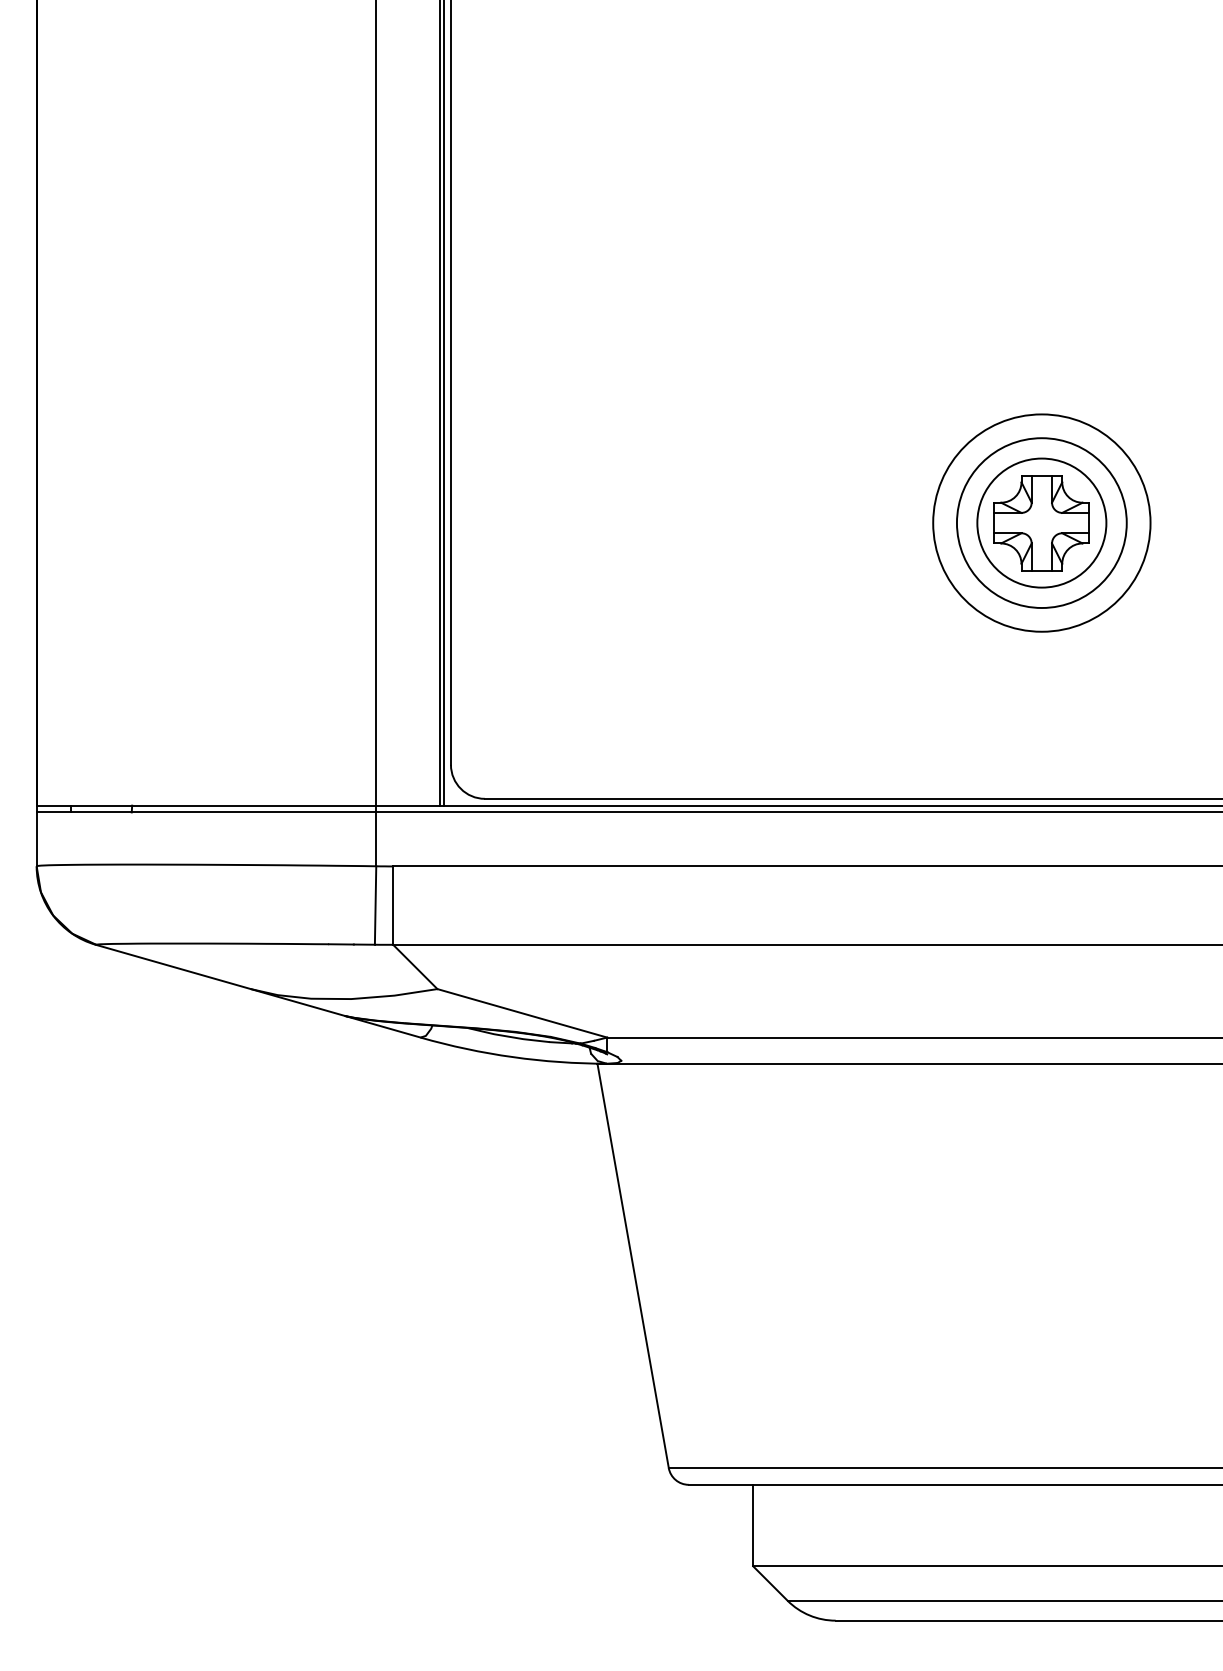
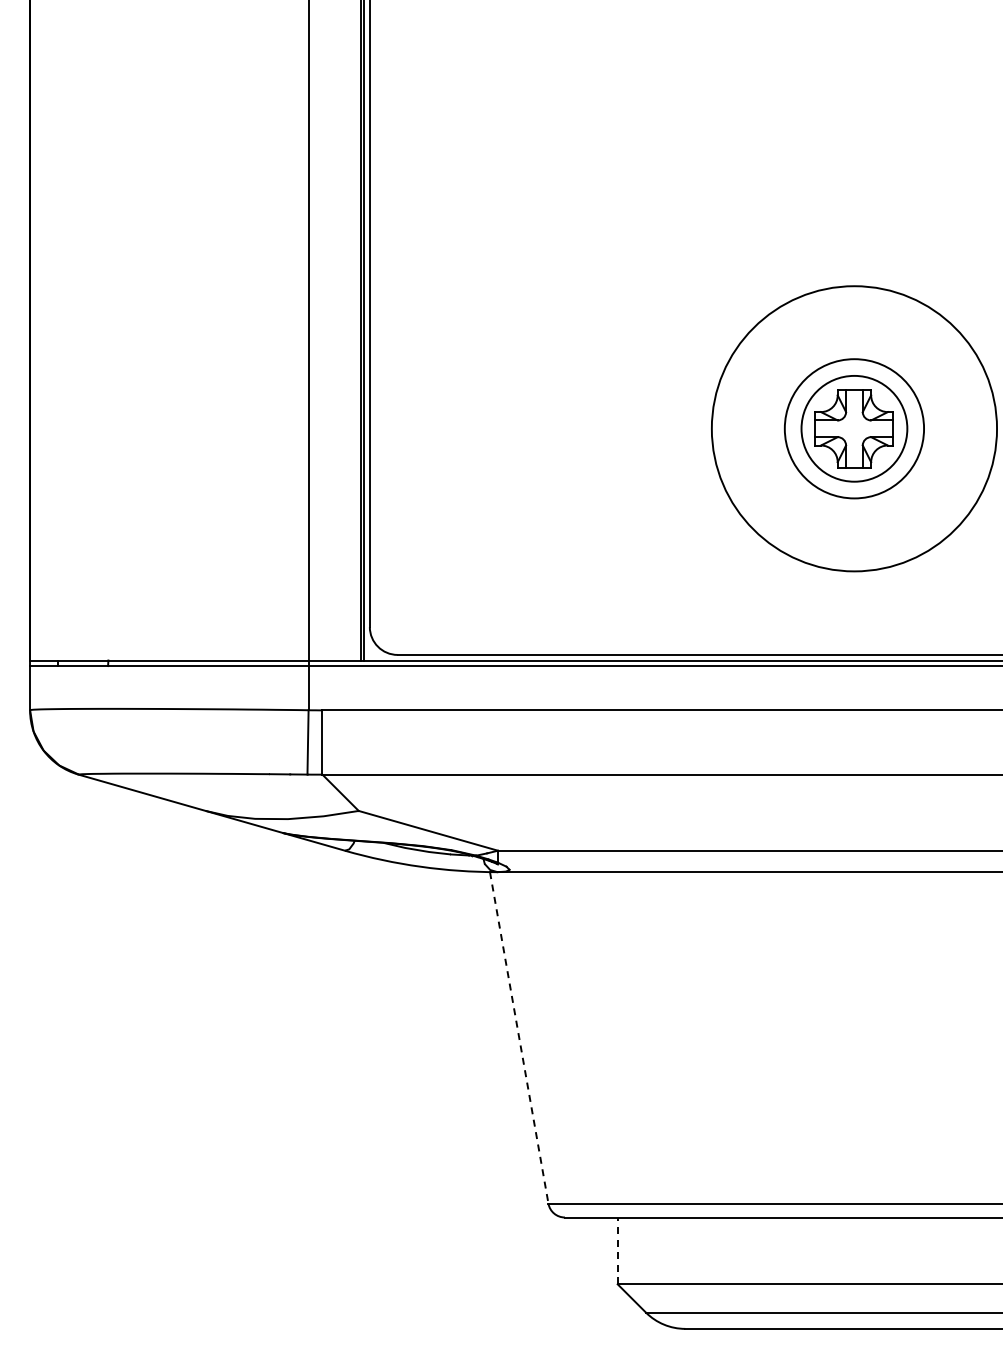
circle: (1041, 522) -> (854, 428), size x1.6
line: (633, 1266) -> (519, 1038), solid -> dashed
line: (752, 1525) -> (617, 1250), solid -> dashed

